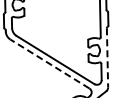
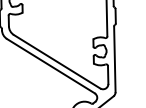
line: (107, 57) -> (114, 58), dashed -> solid
line: (49, 63) -> (50, 65), dashed -> solid

